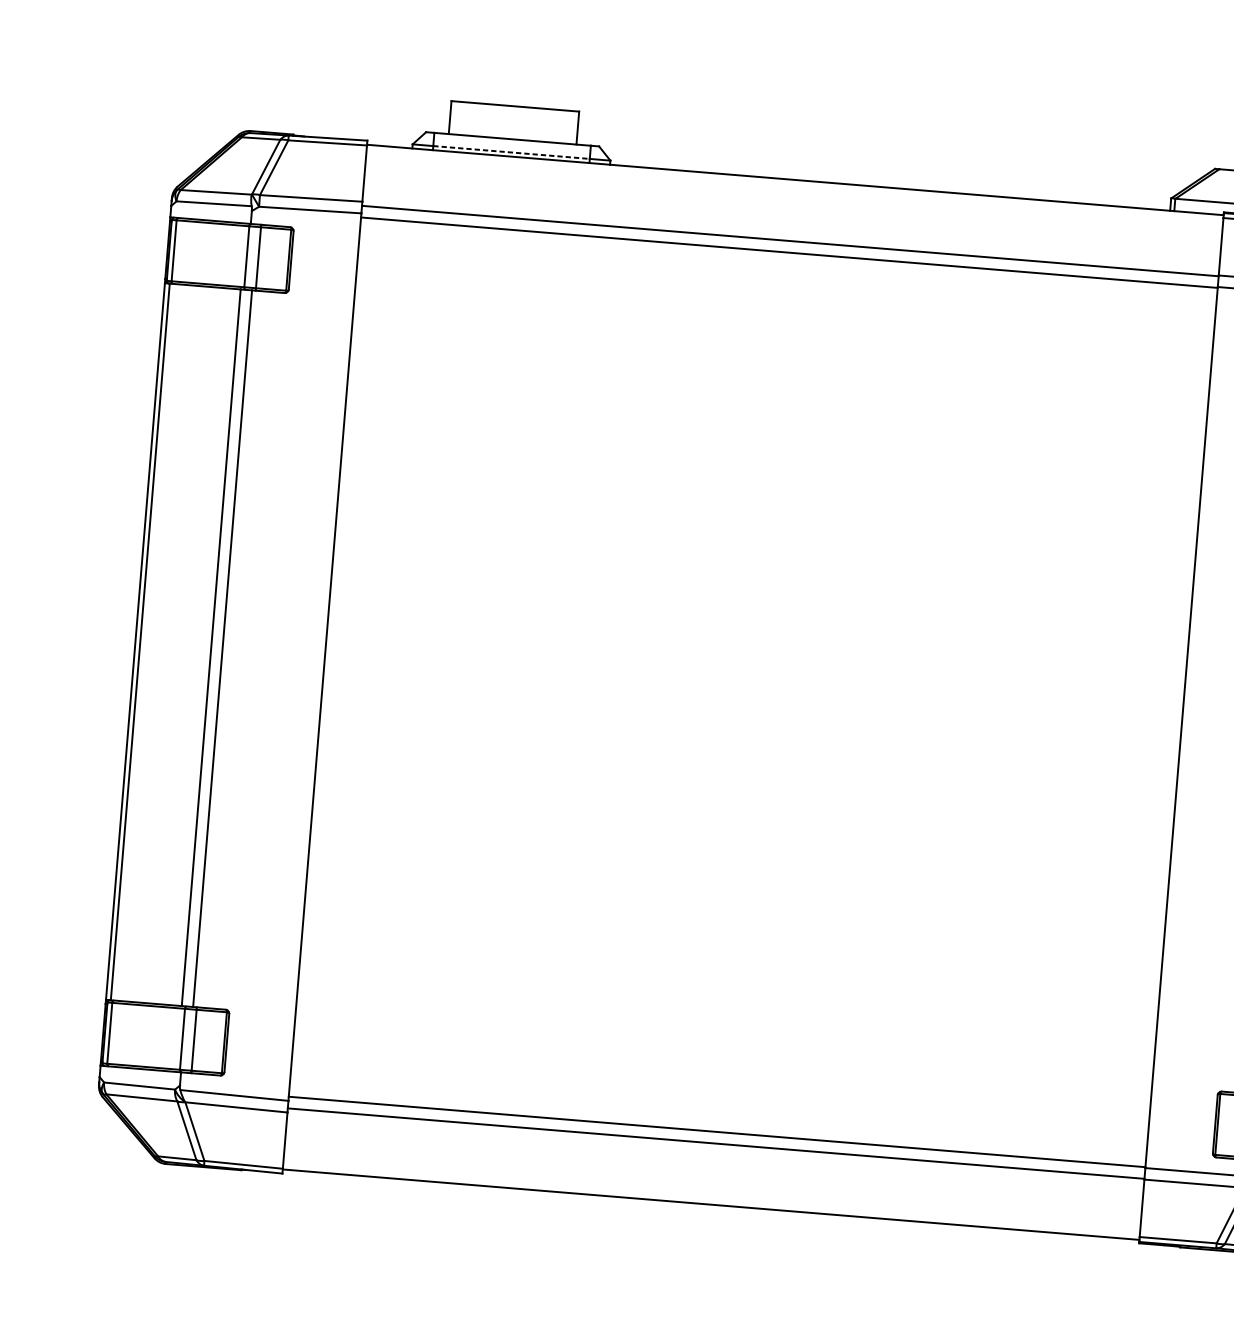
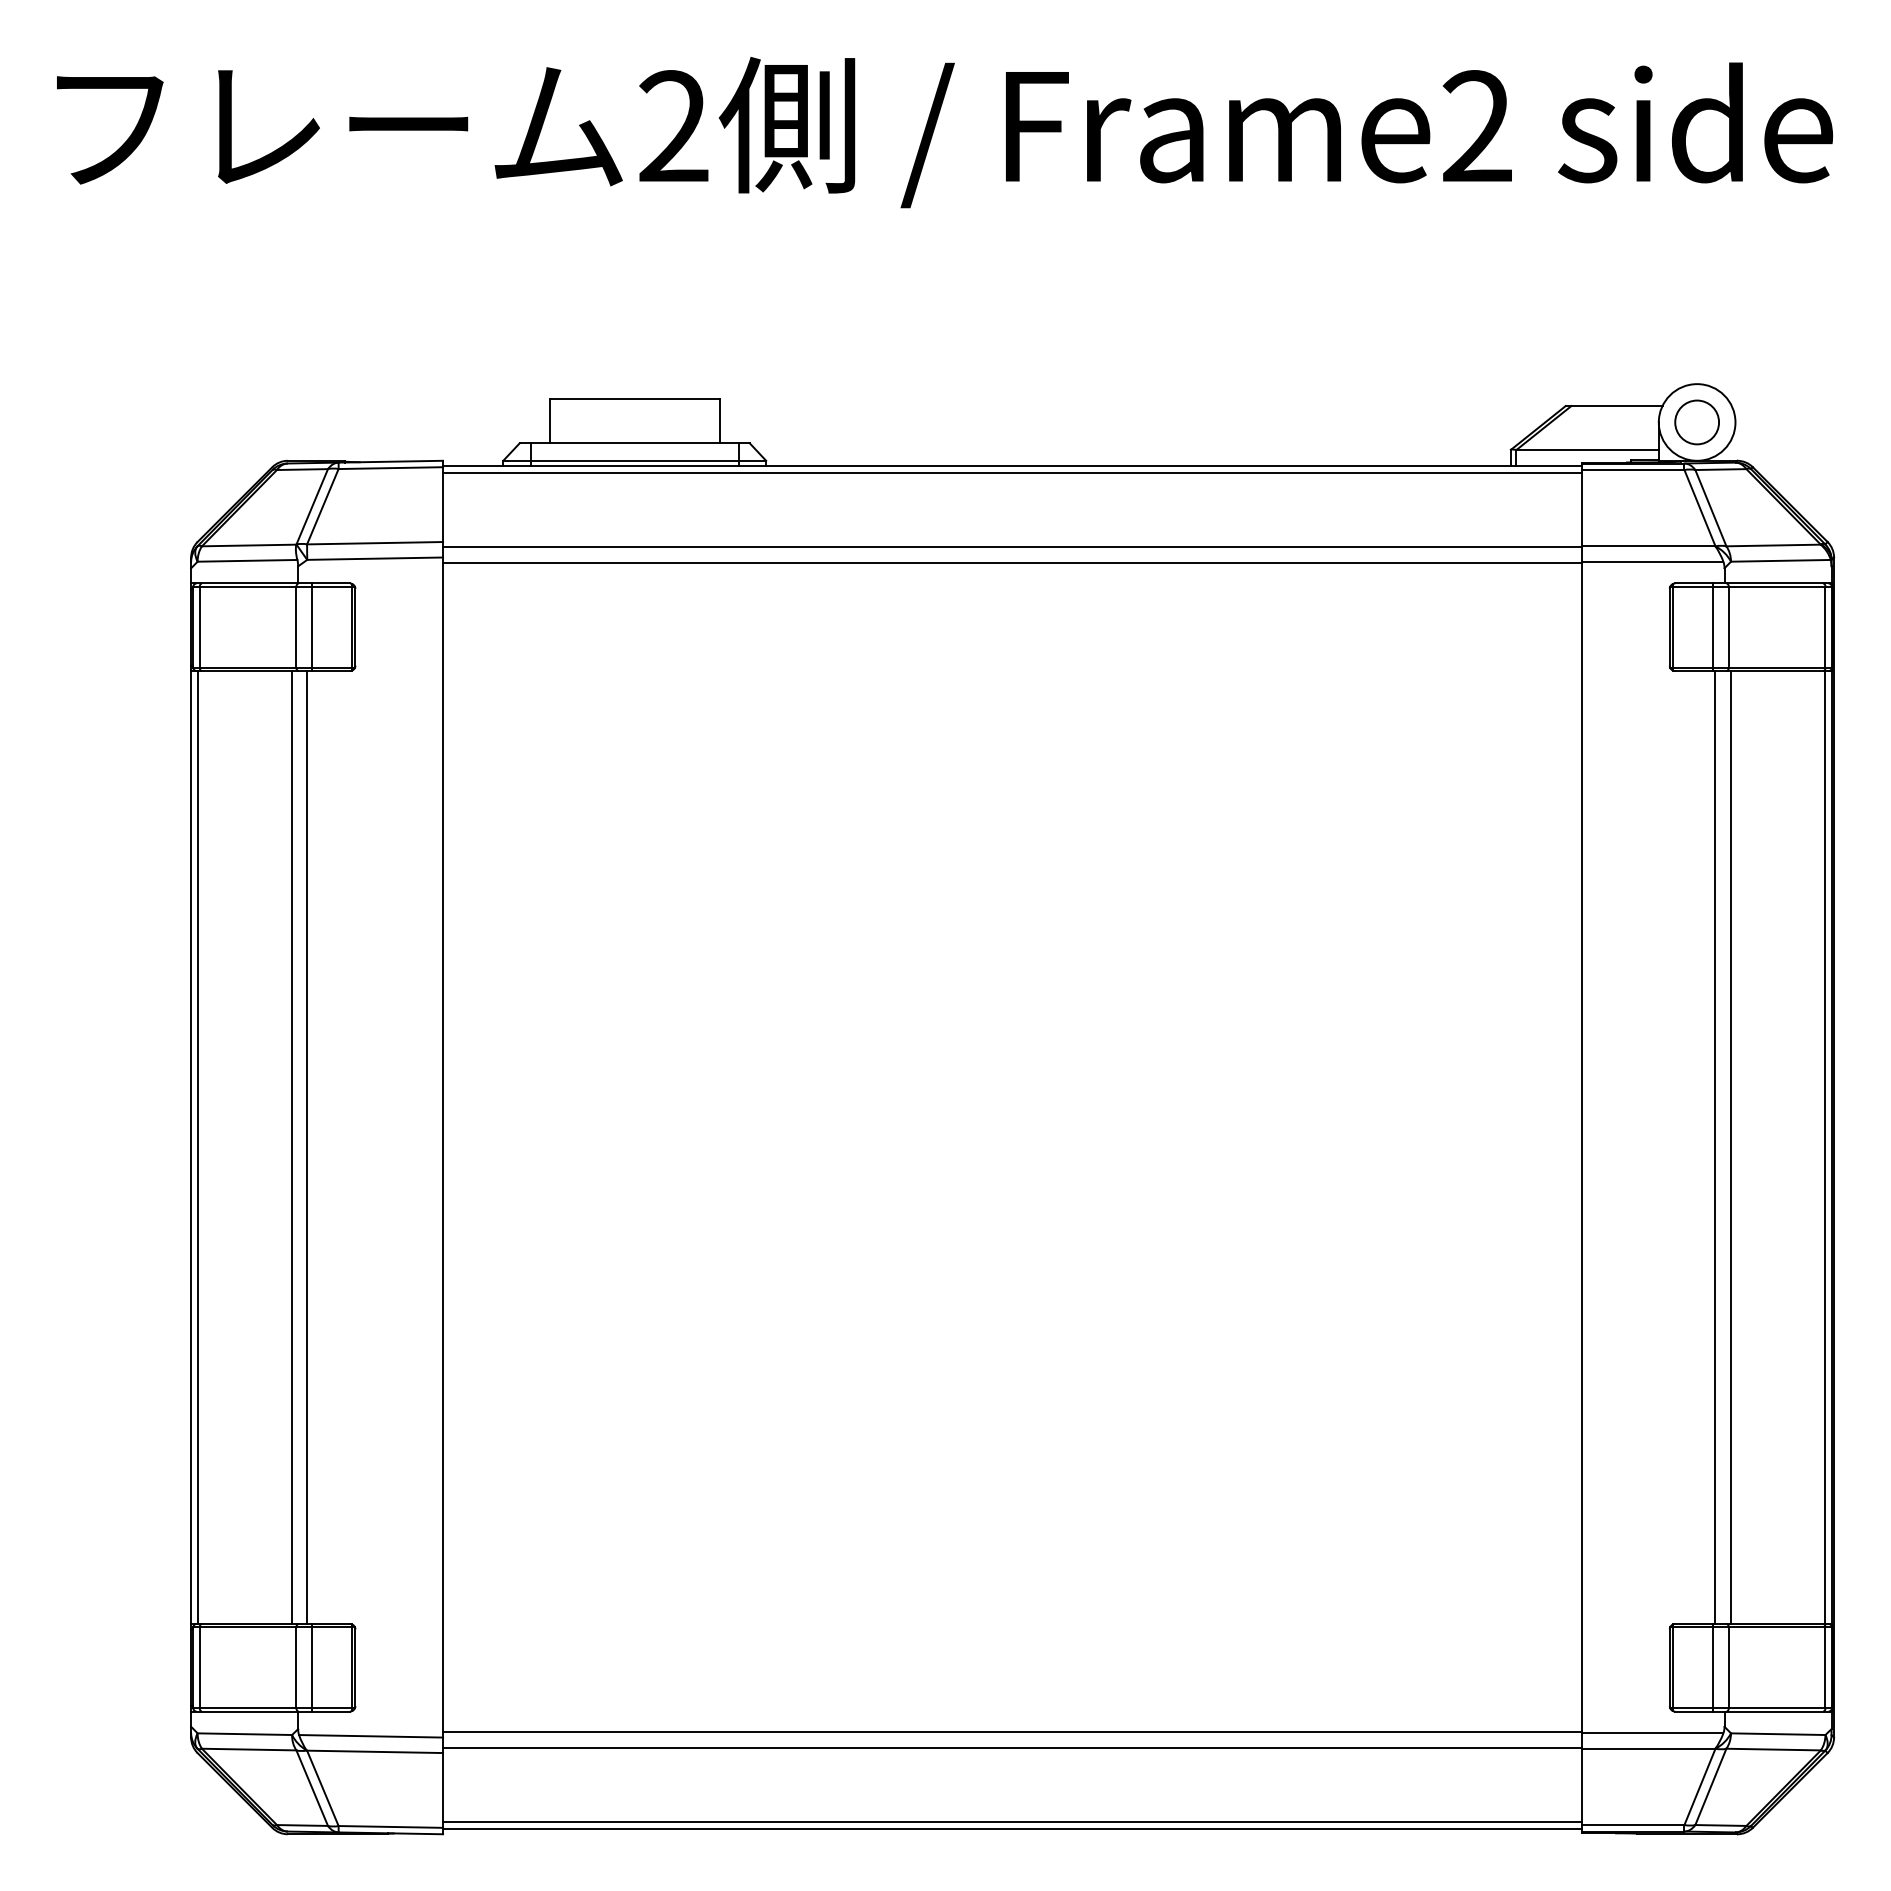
line: (512, 152) -> (635, 460), dashed -> solid
line: (794, 184) -> (1012, 472), added
line: (711, 1199) -> (1012, 1822), added

